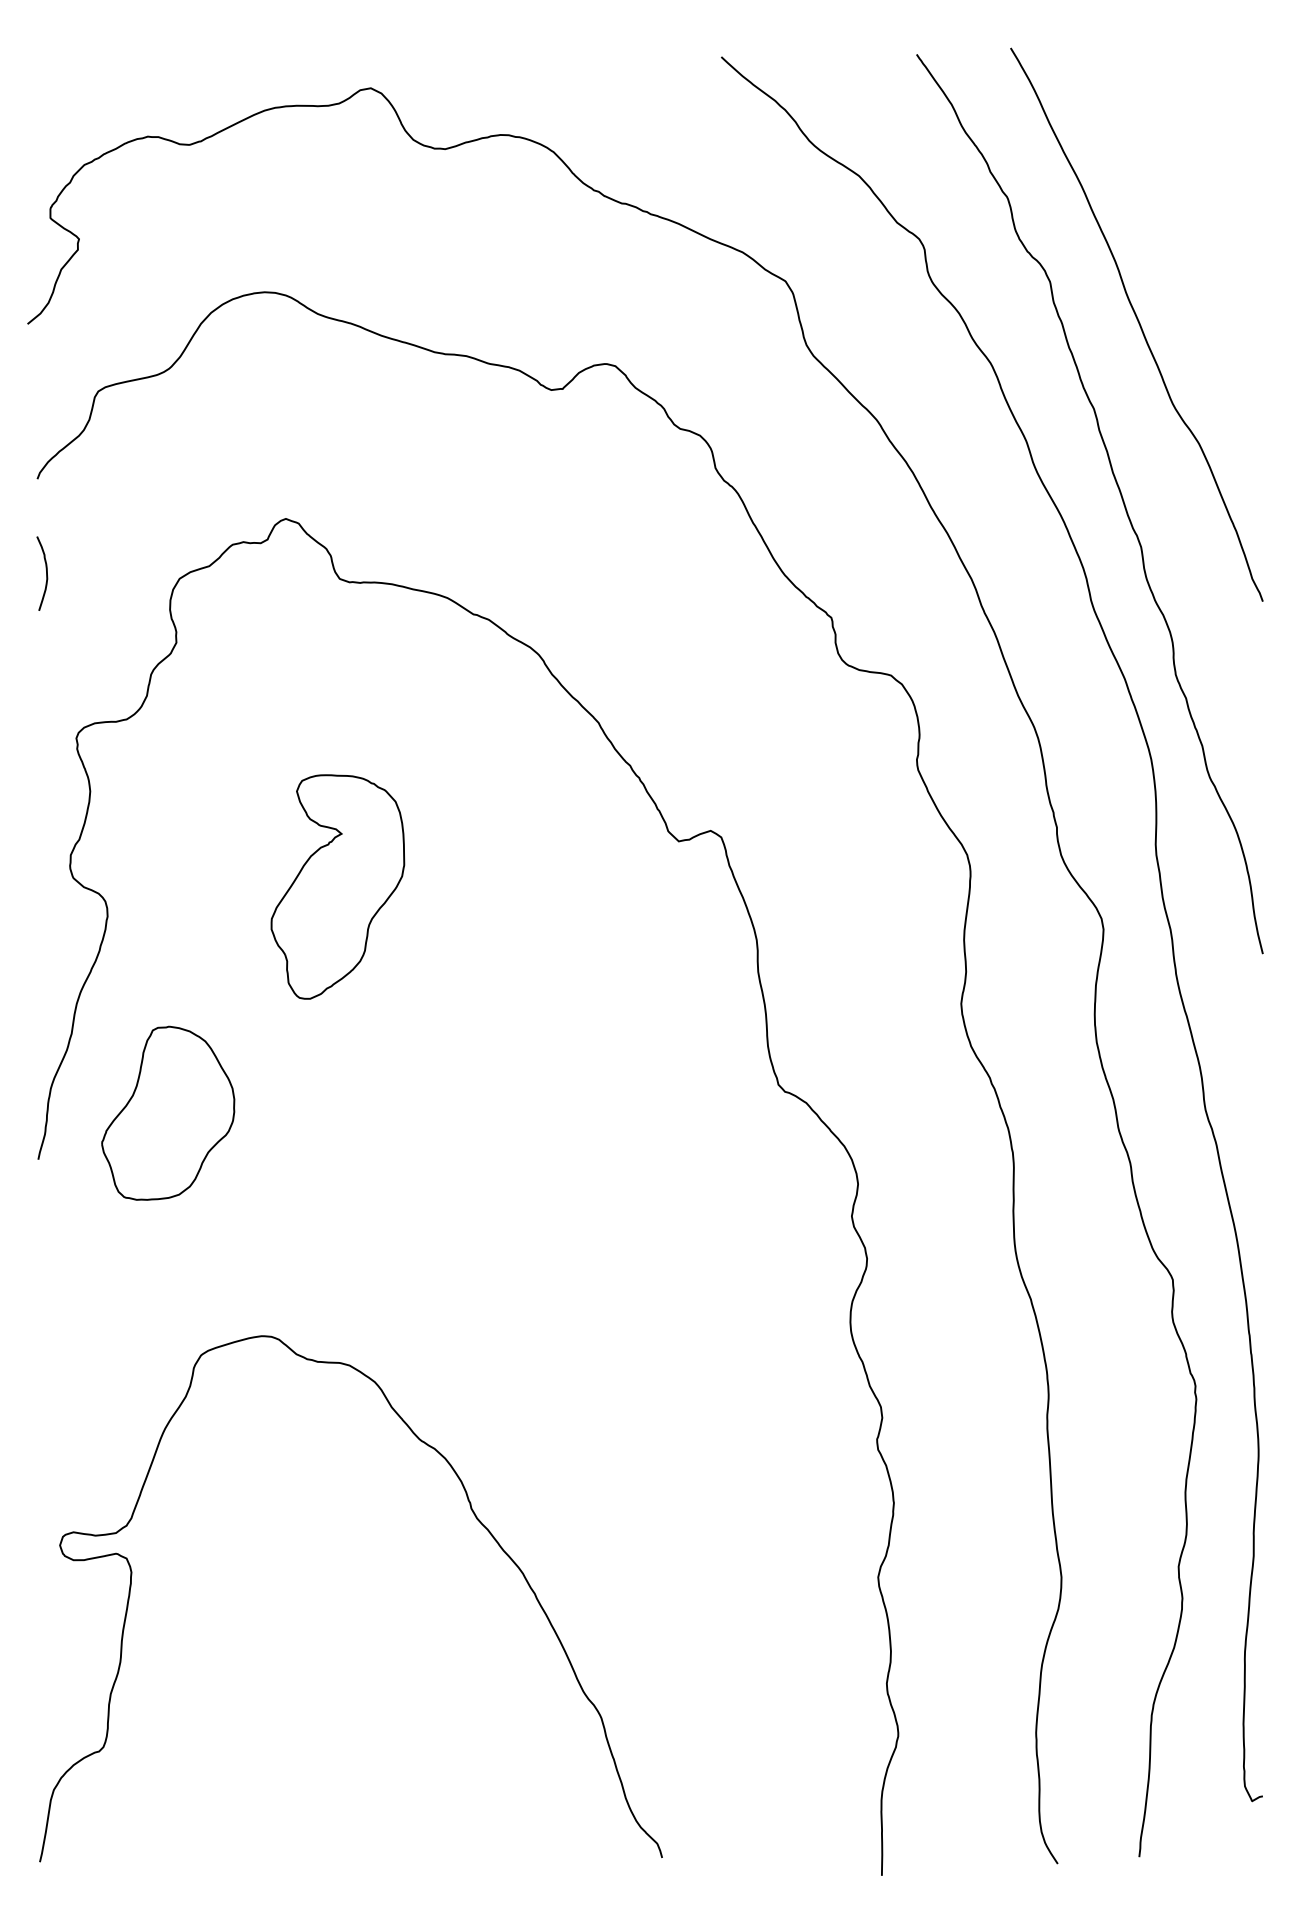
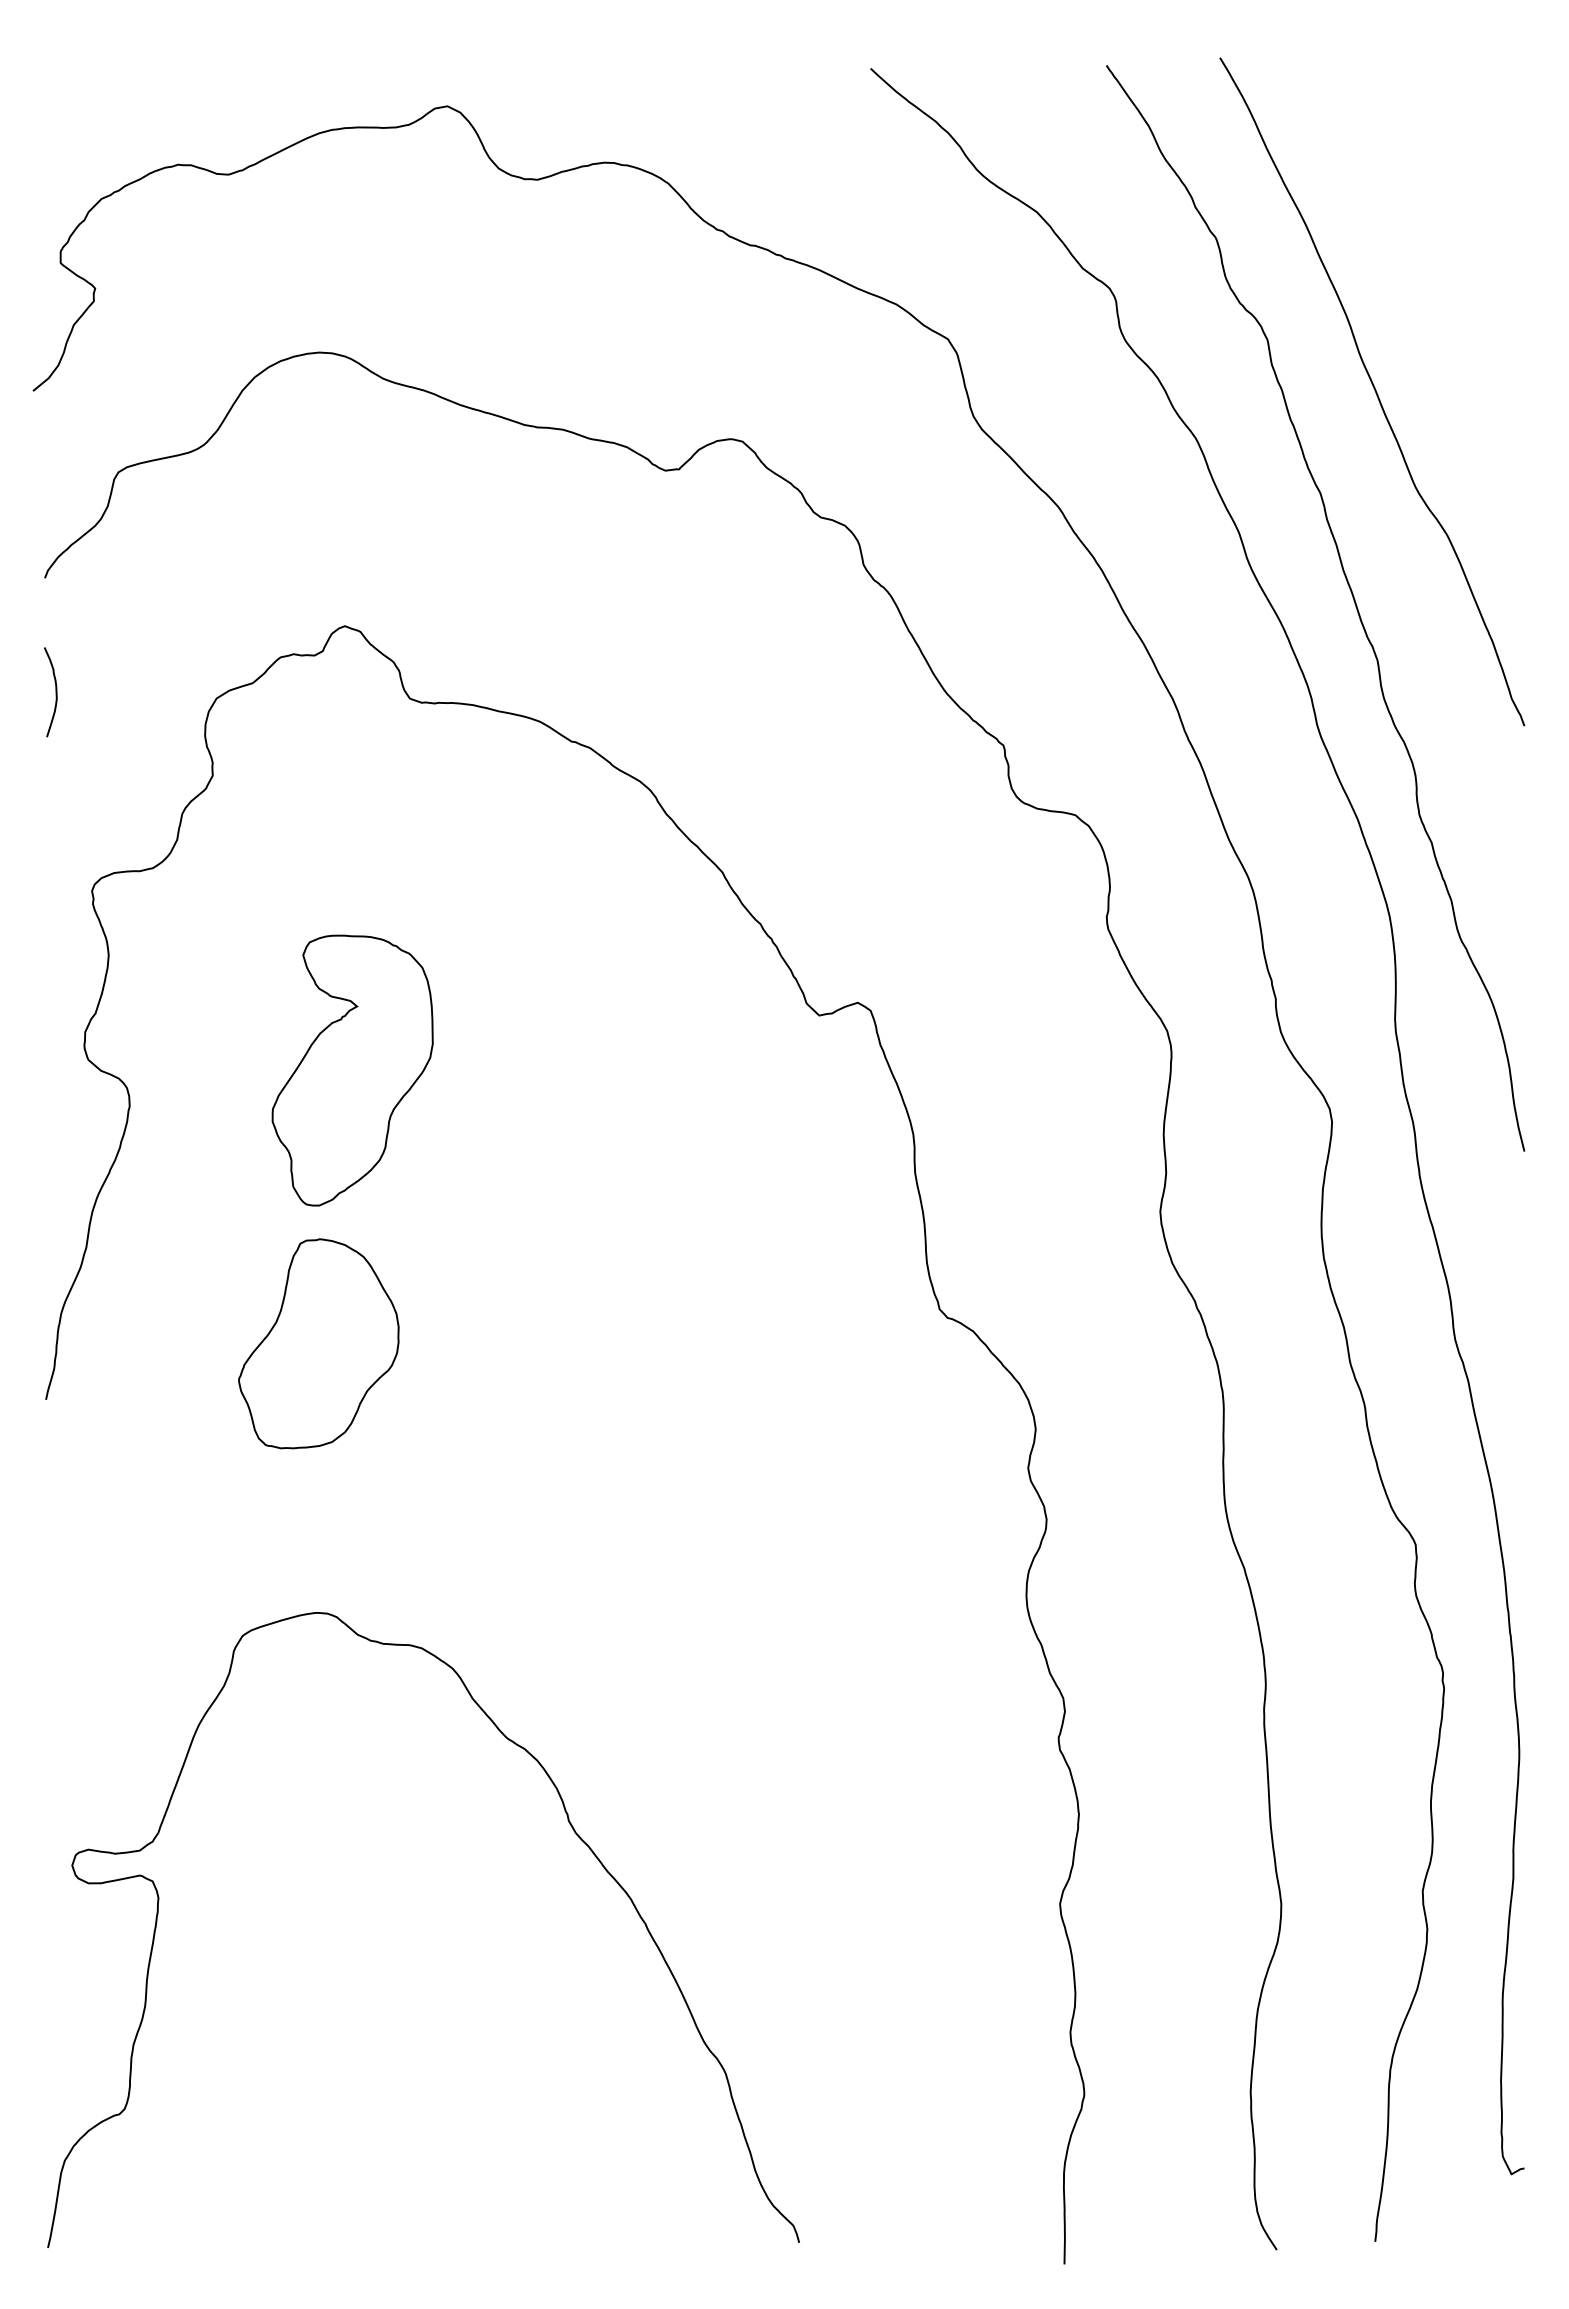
part: (337, 886) -> (352, 1070), moved
part: (167, 1113) -> (318, 1343), moved

